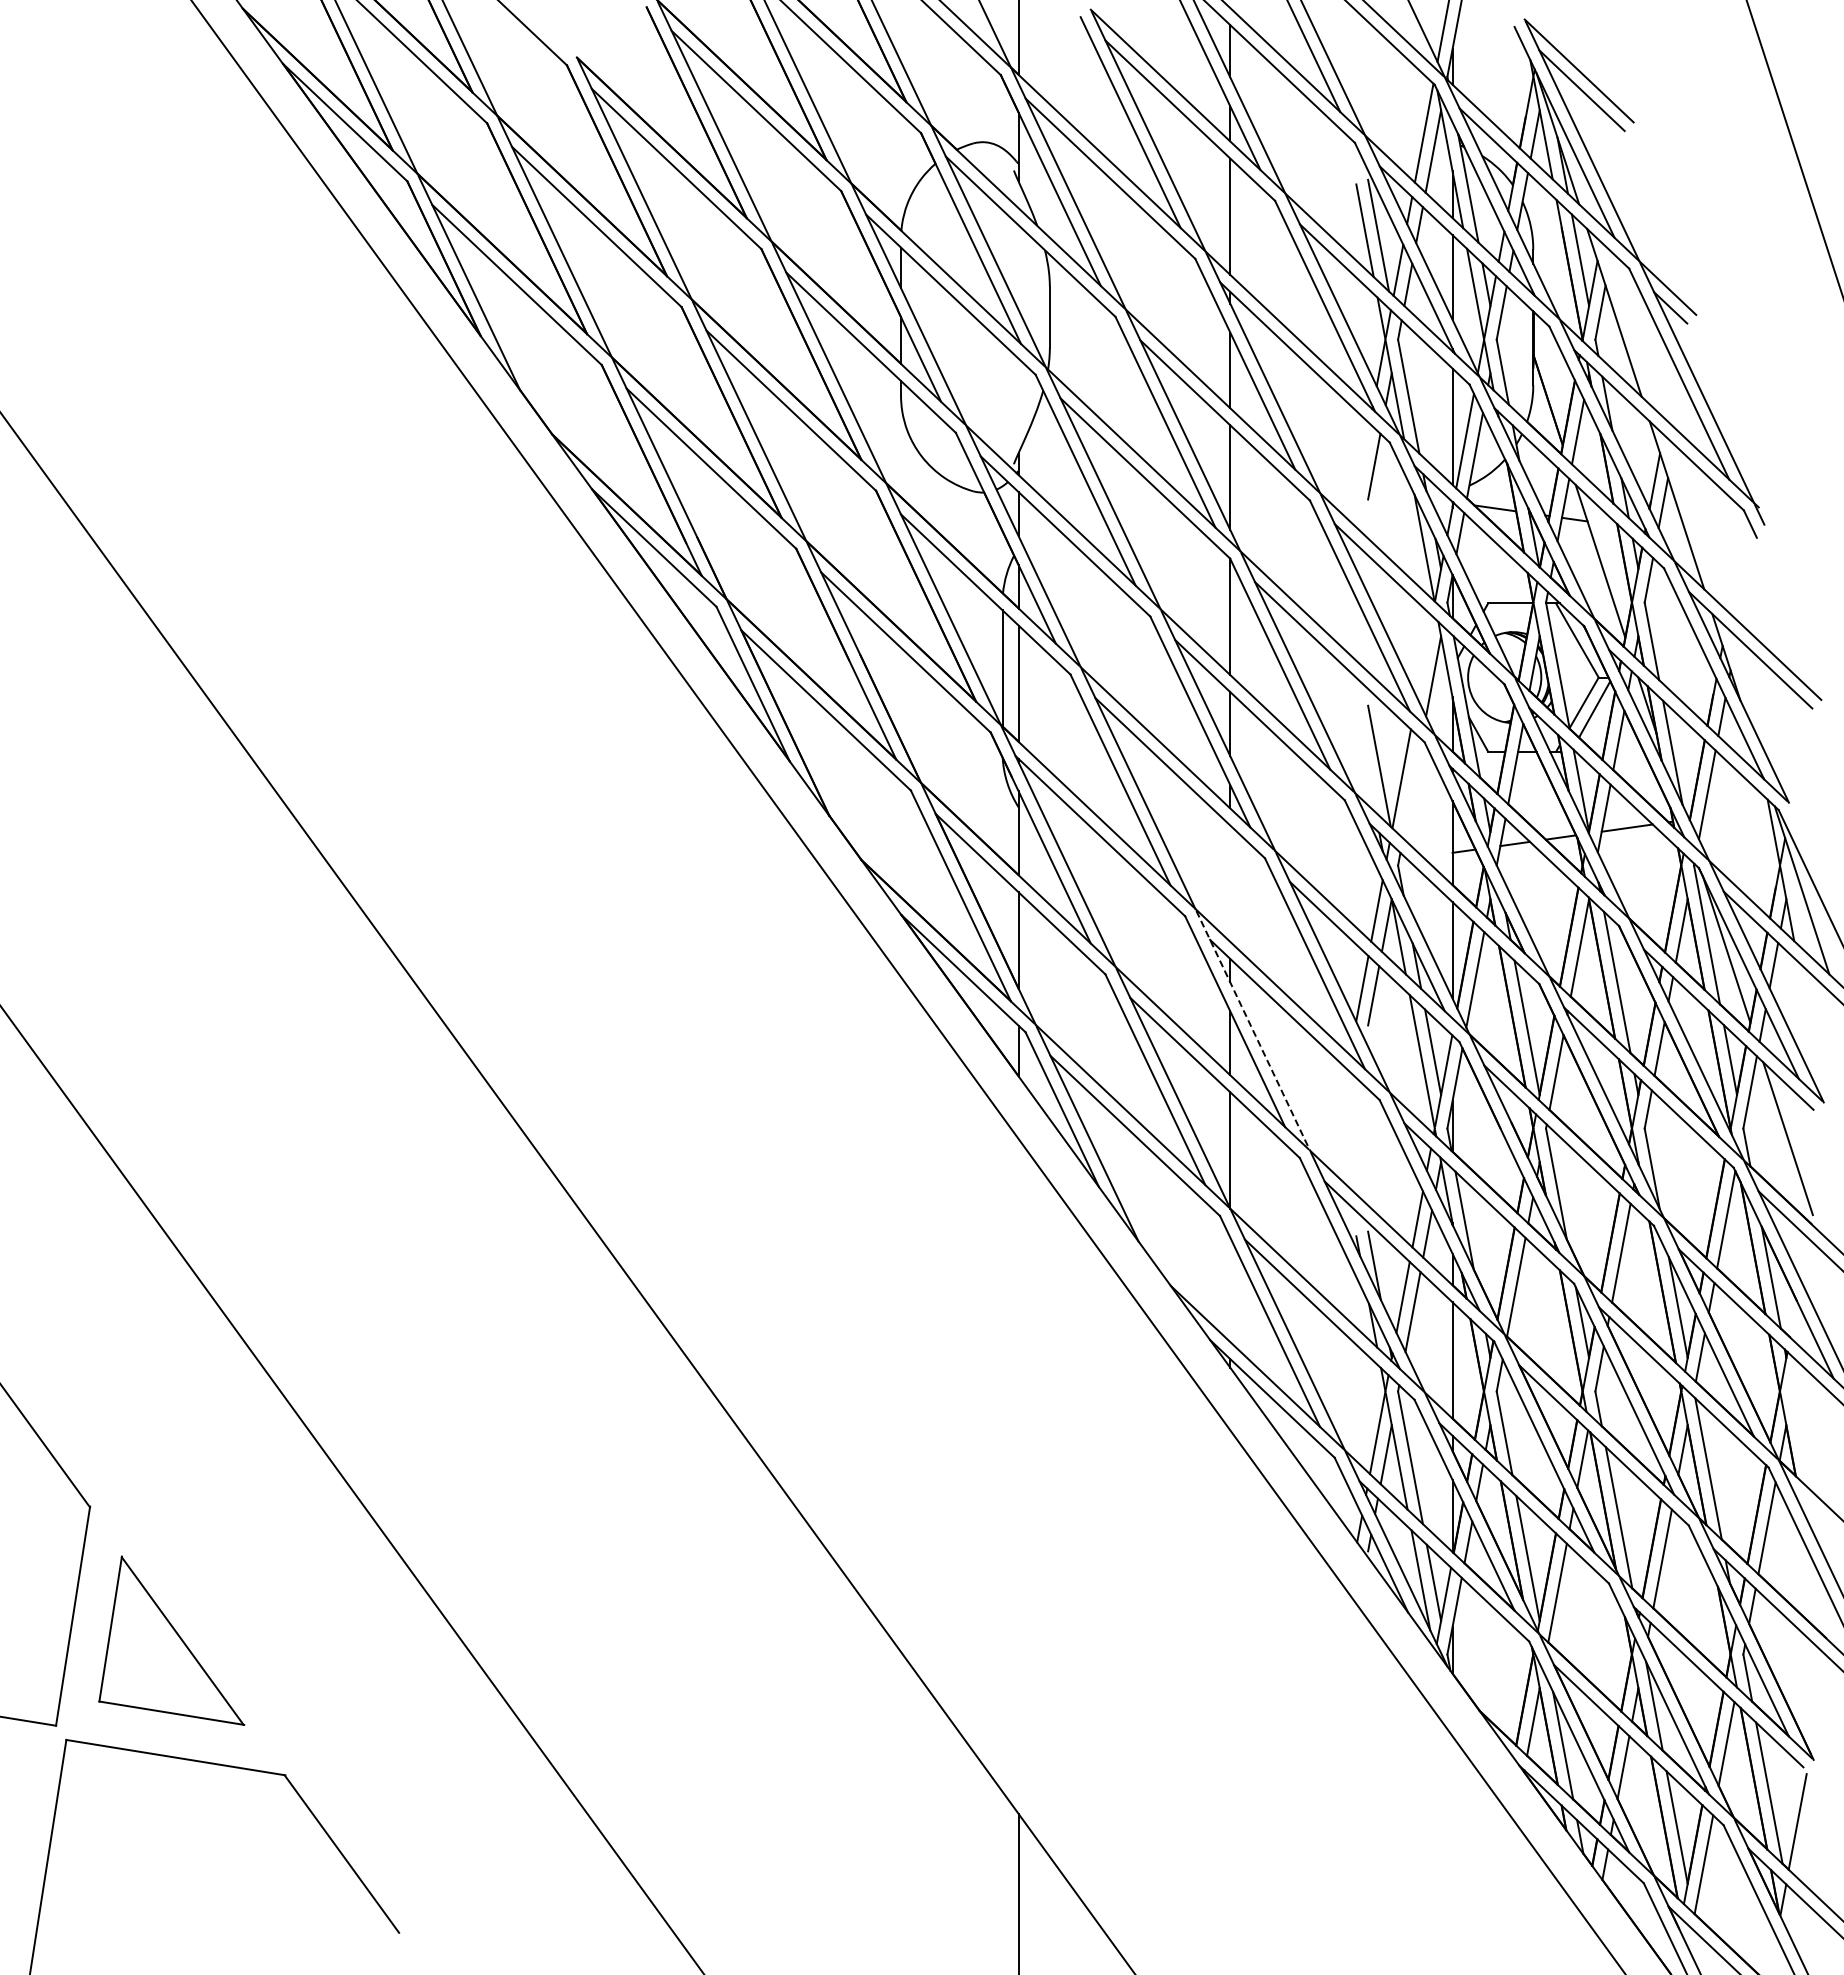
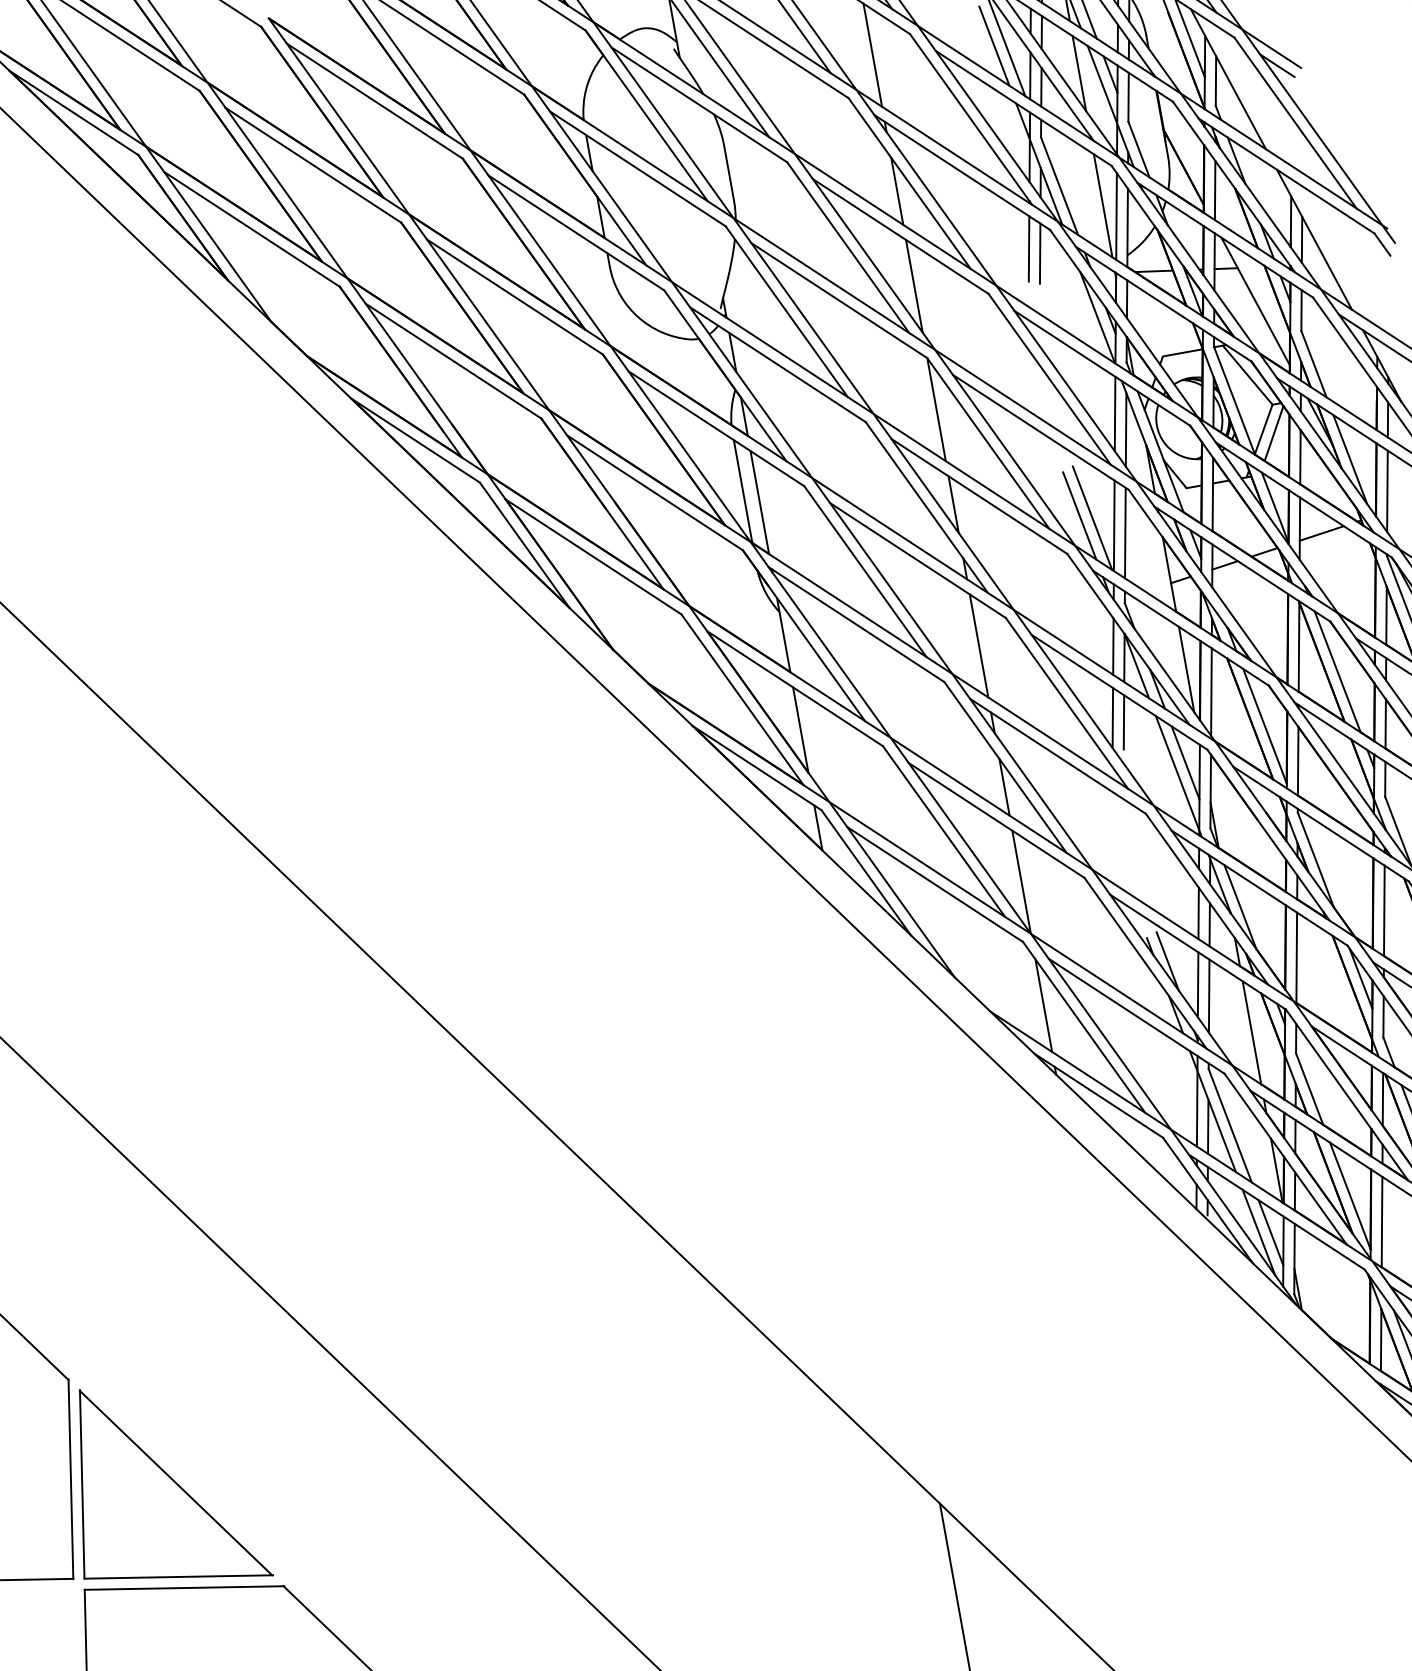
line: (1362, 458) -> (1028, 248), added
line: (1424, 656) -> (1114, 413), added
line: (1365, 761) -> (1079, 516), added
line: (1412, 788) -> (1125, 532), added
line: (1230, 883) -> (979, 645), added
line: (1253, 1030) -> (1023, 772), dashed -> solid
line: (1230, 1289) -> (1043, 1005), added
part: (171, 1640) -> (161, 1484), size x1.43

